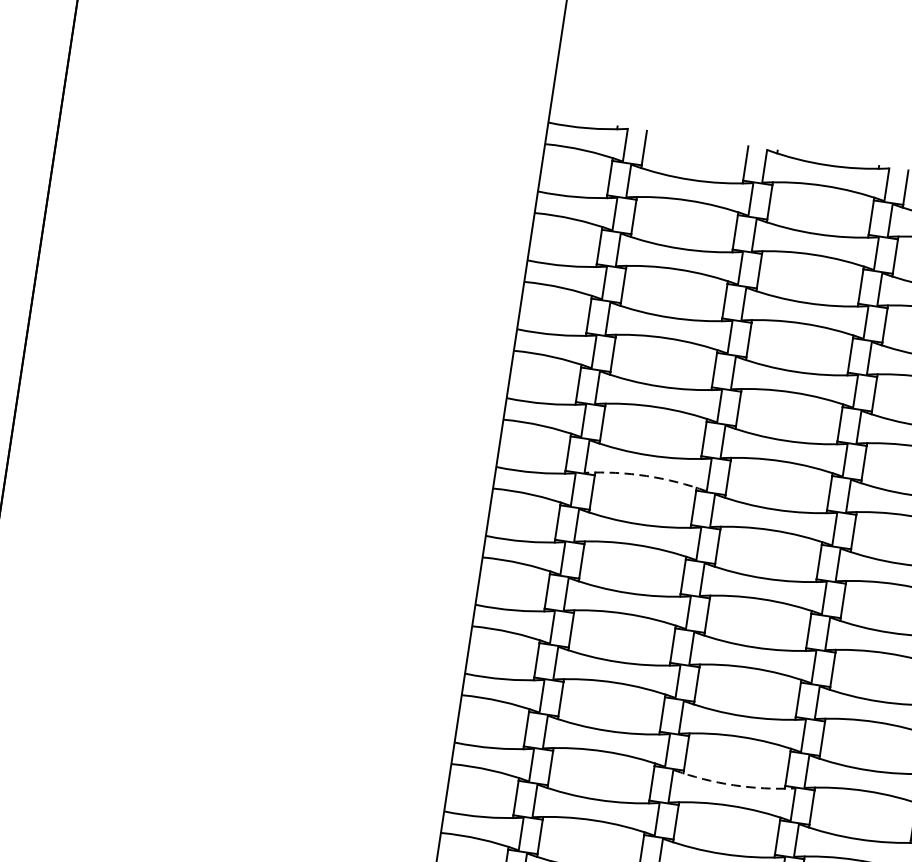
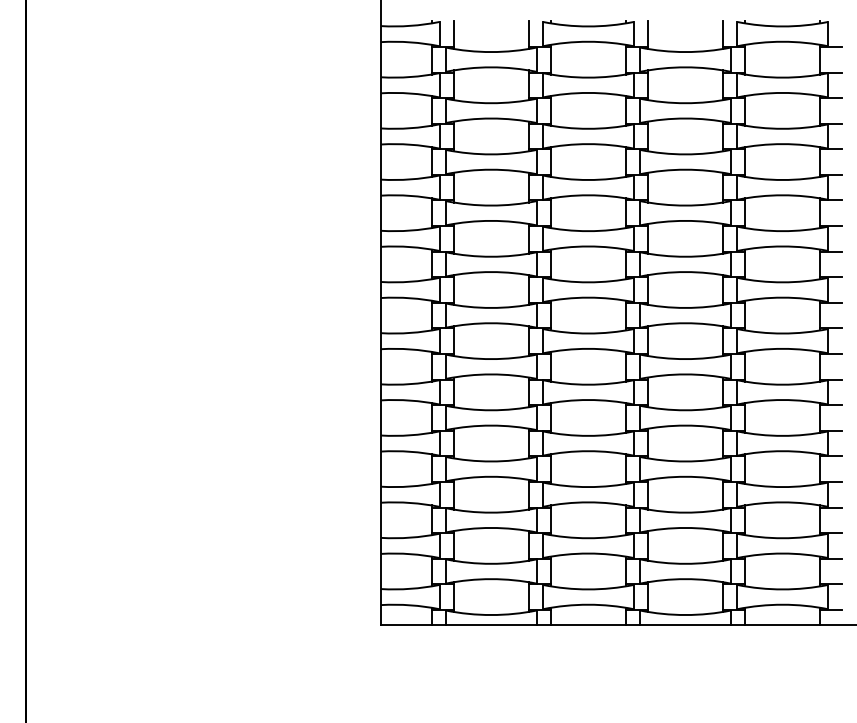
arc: (646, 476) -> (491, 272), dashed -> solid
arc: (733, 785) -> (588, 487), dashed -> solid

